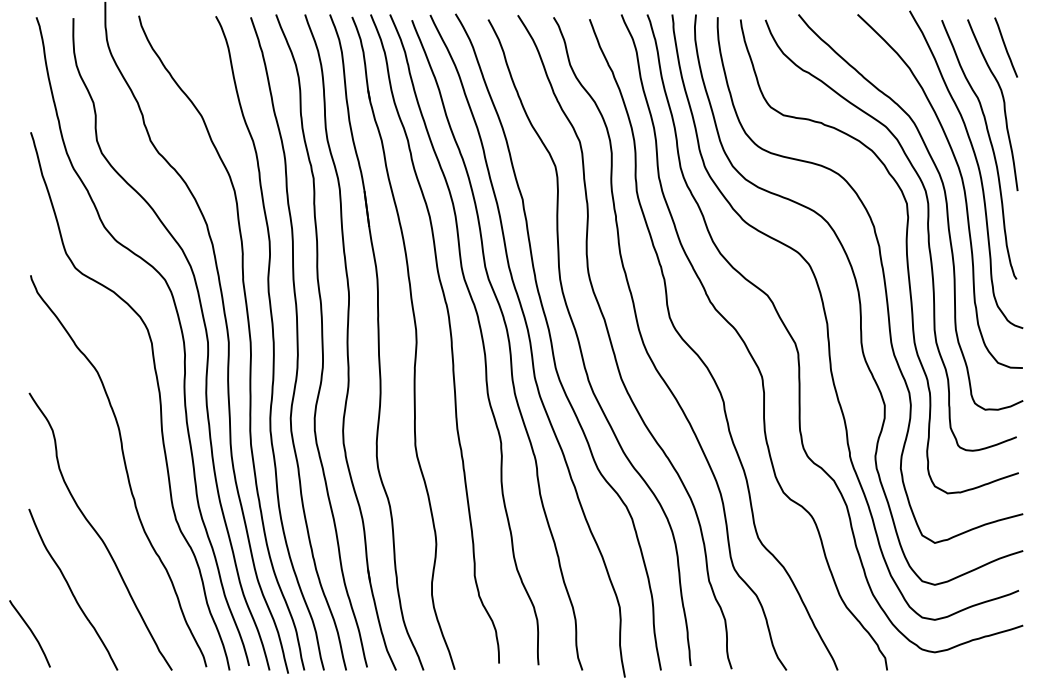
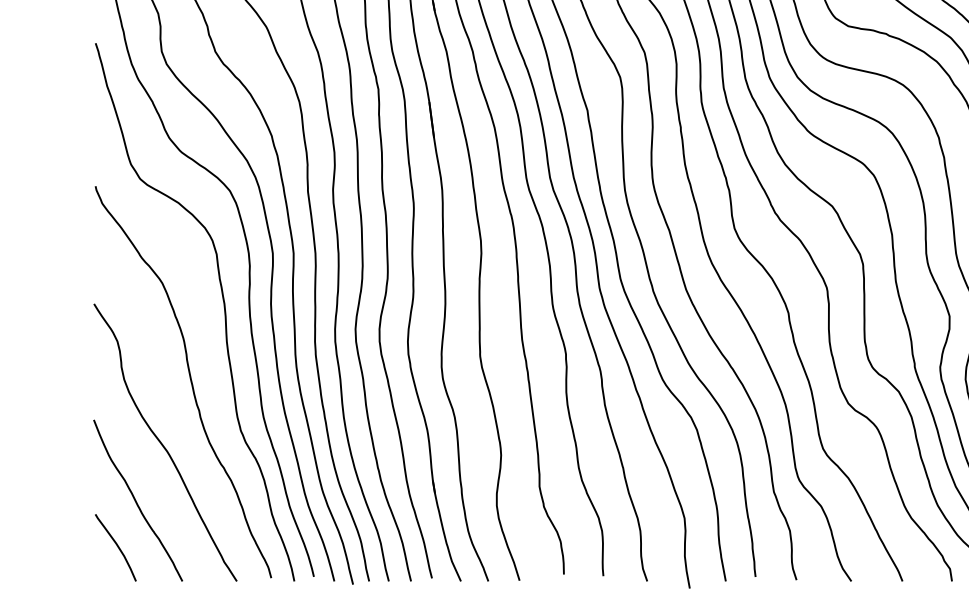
curve: (31, 633) -> (117, 547), moved

